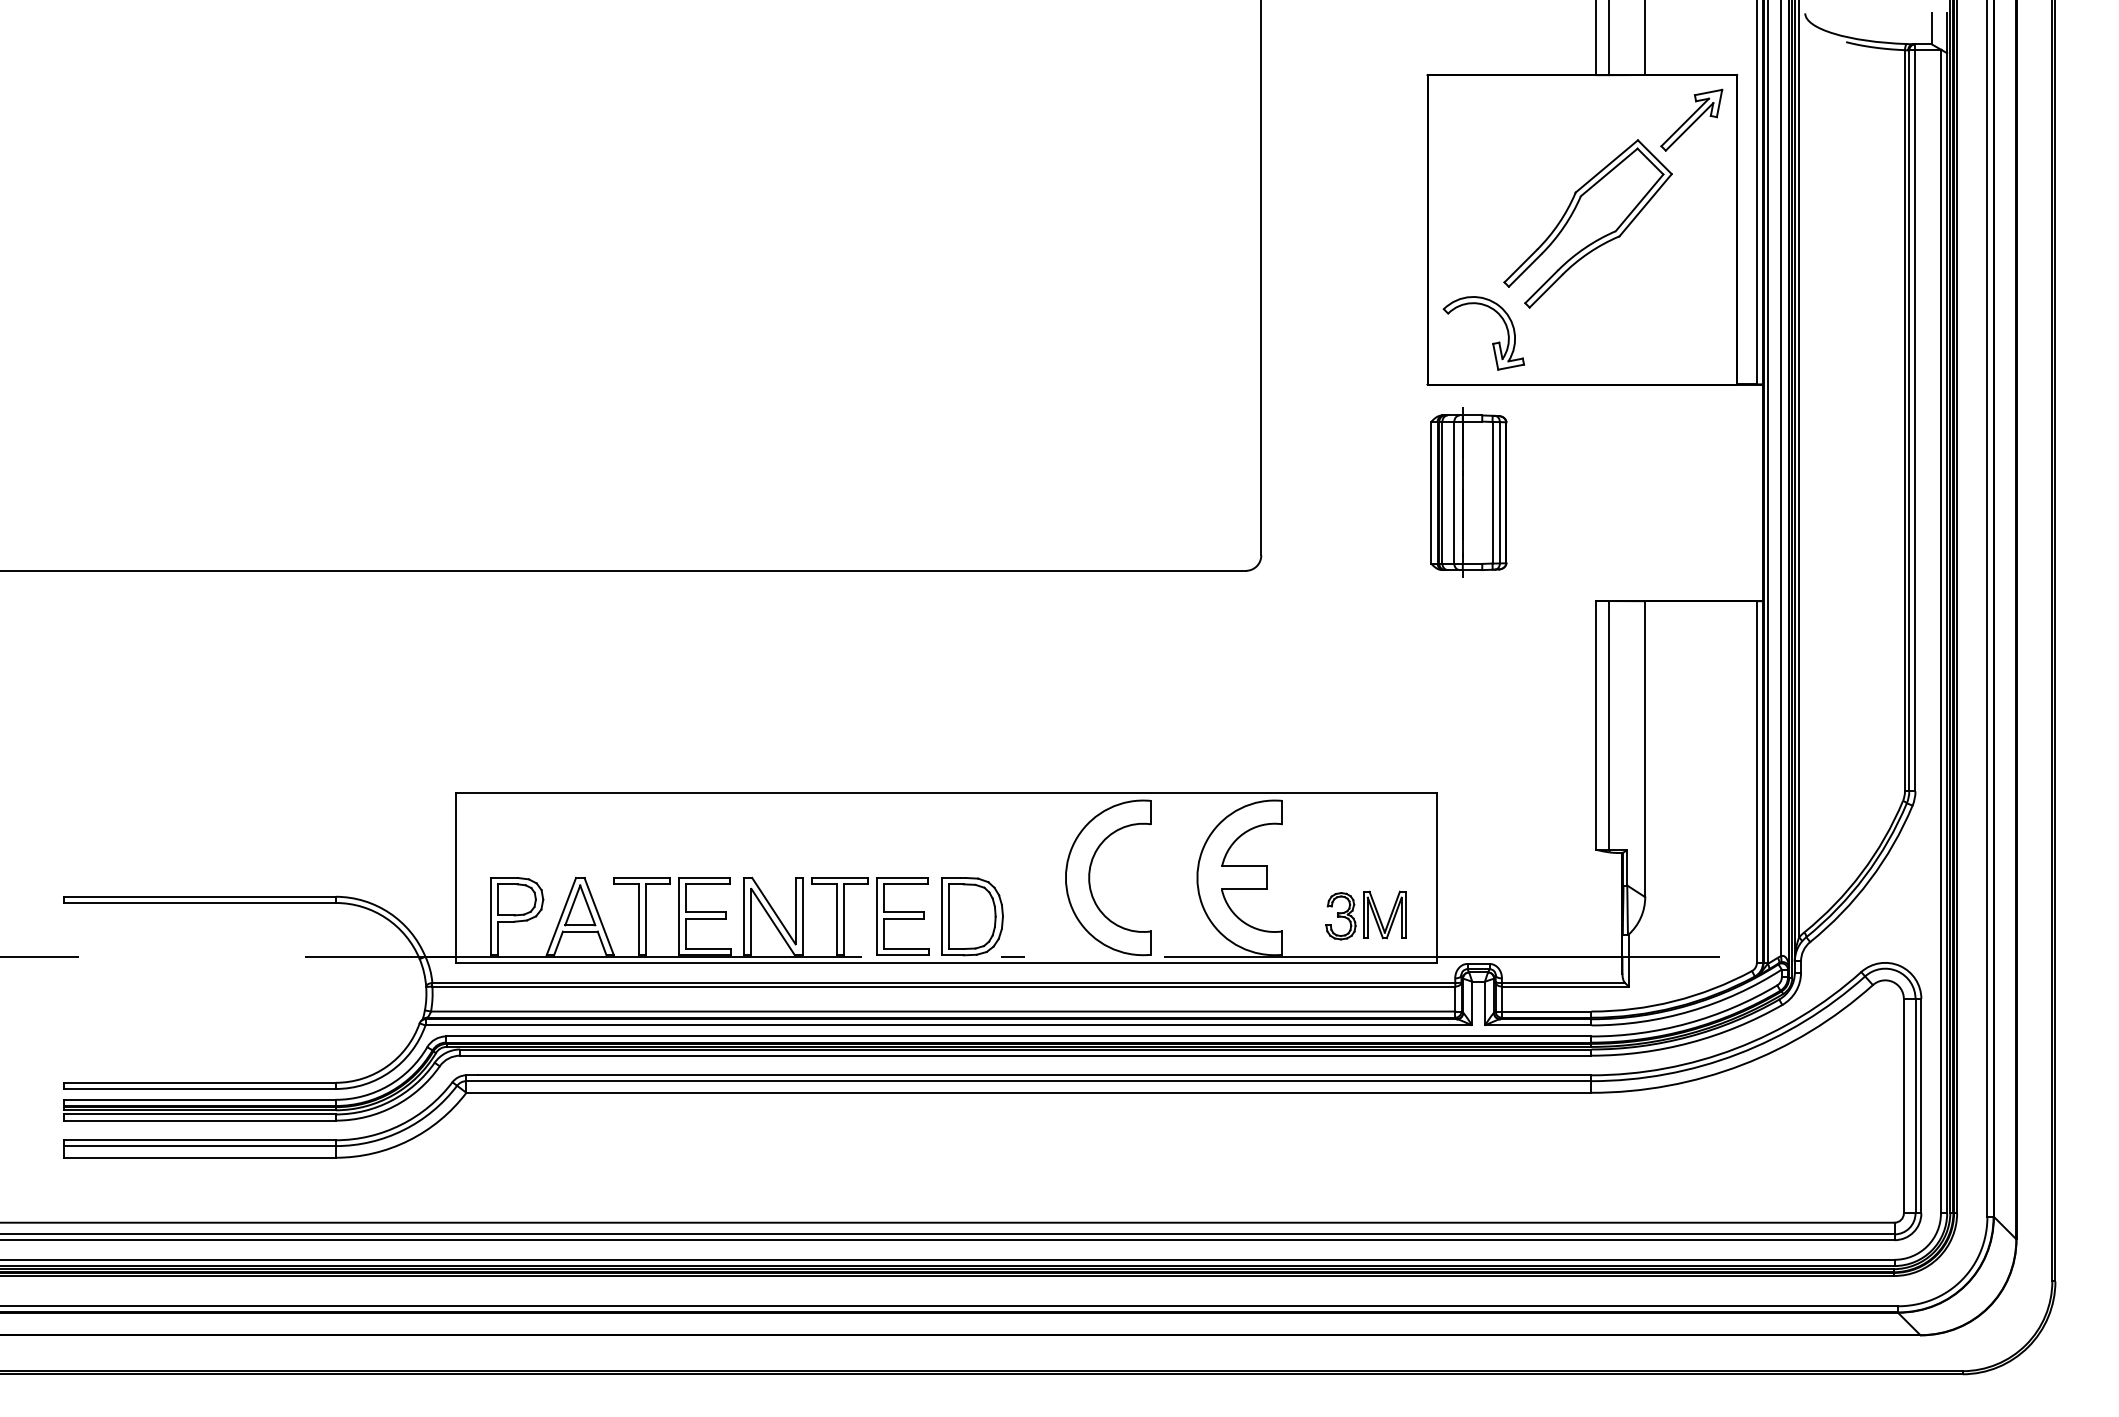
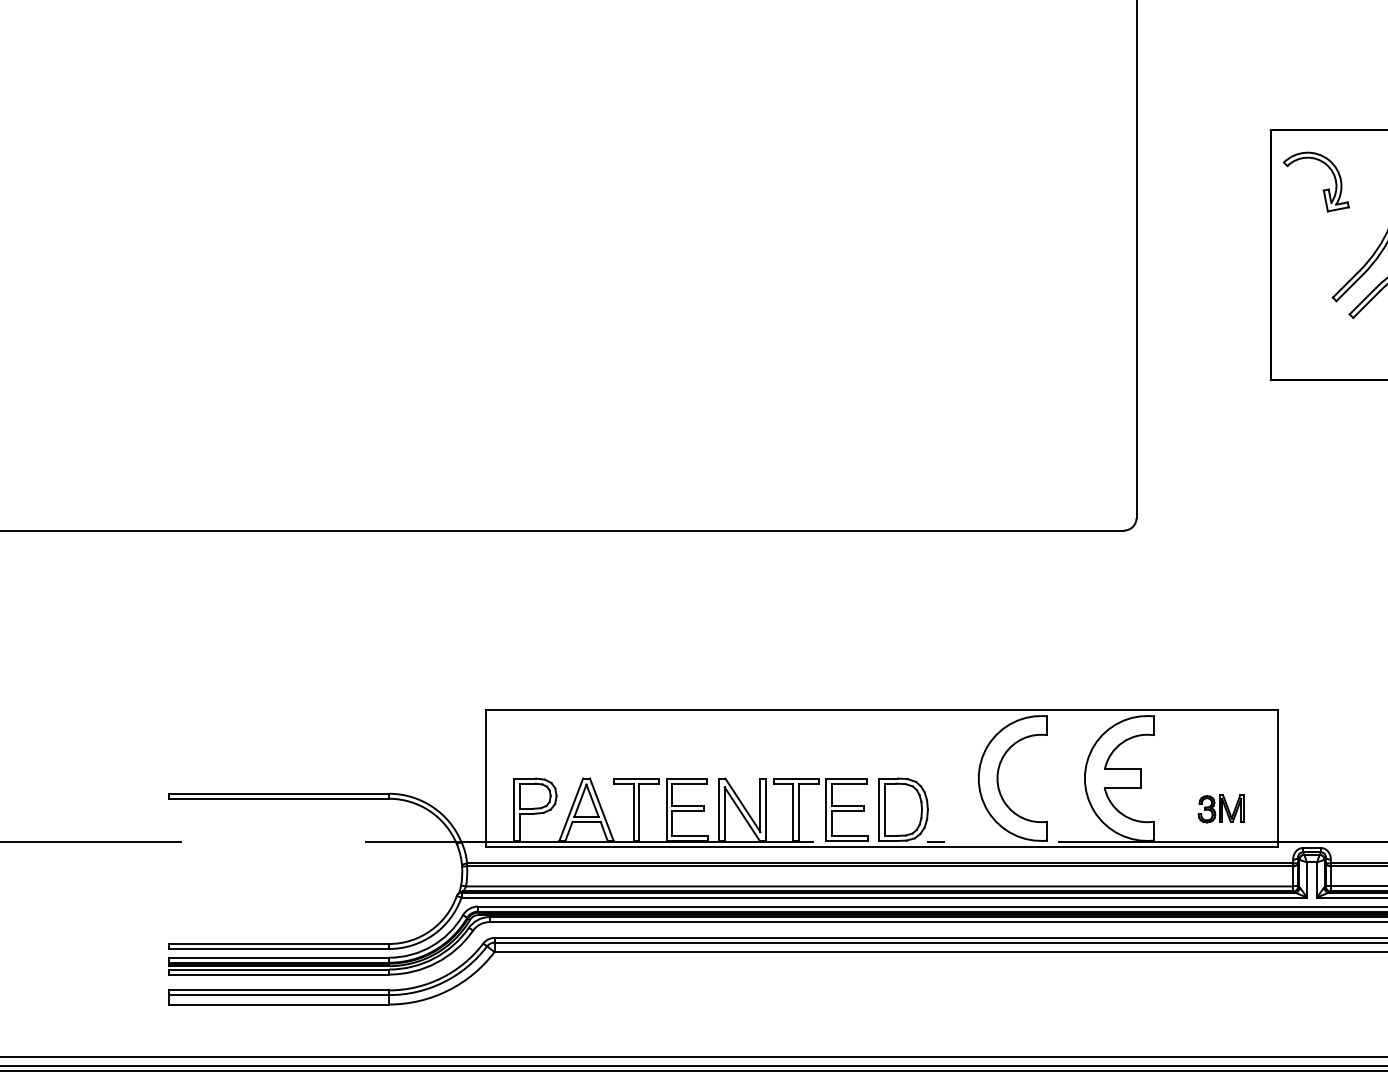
part: (1493, 342) -> (1324, 189), moved
part: (1468, 492) -> (1303, 467), removed
part: (1365, 915) -> (1220, 808), size x0.7

